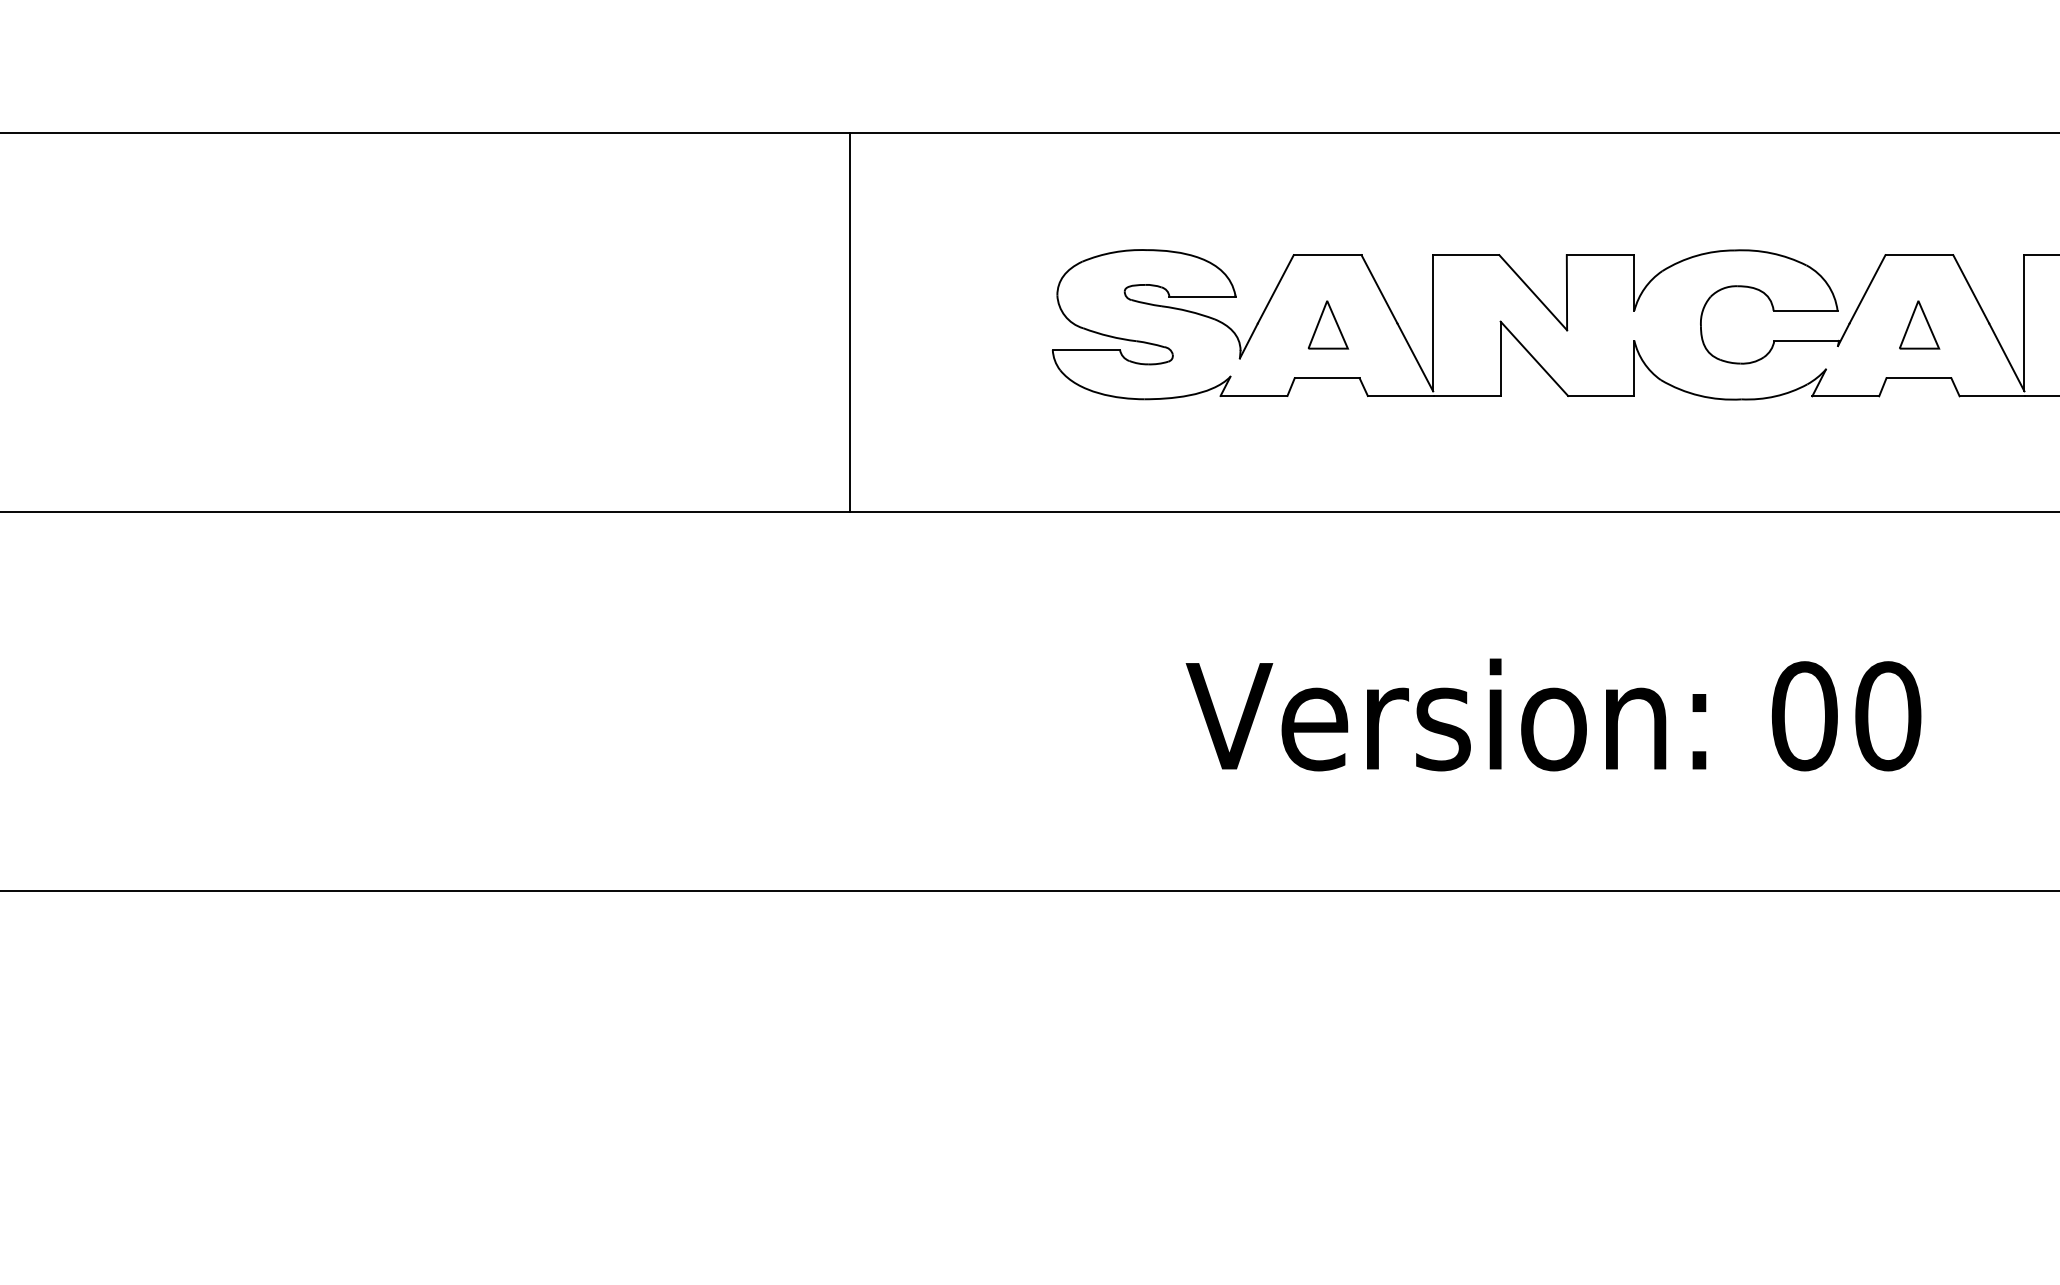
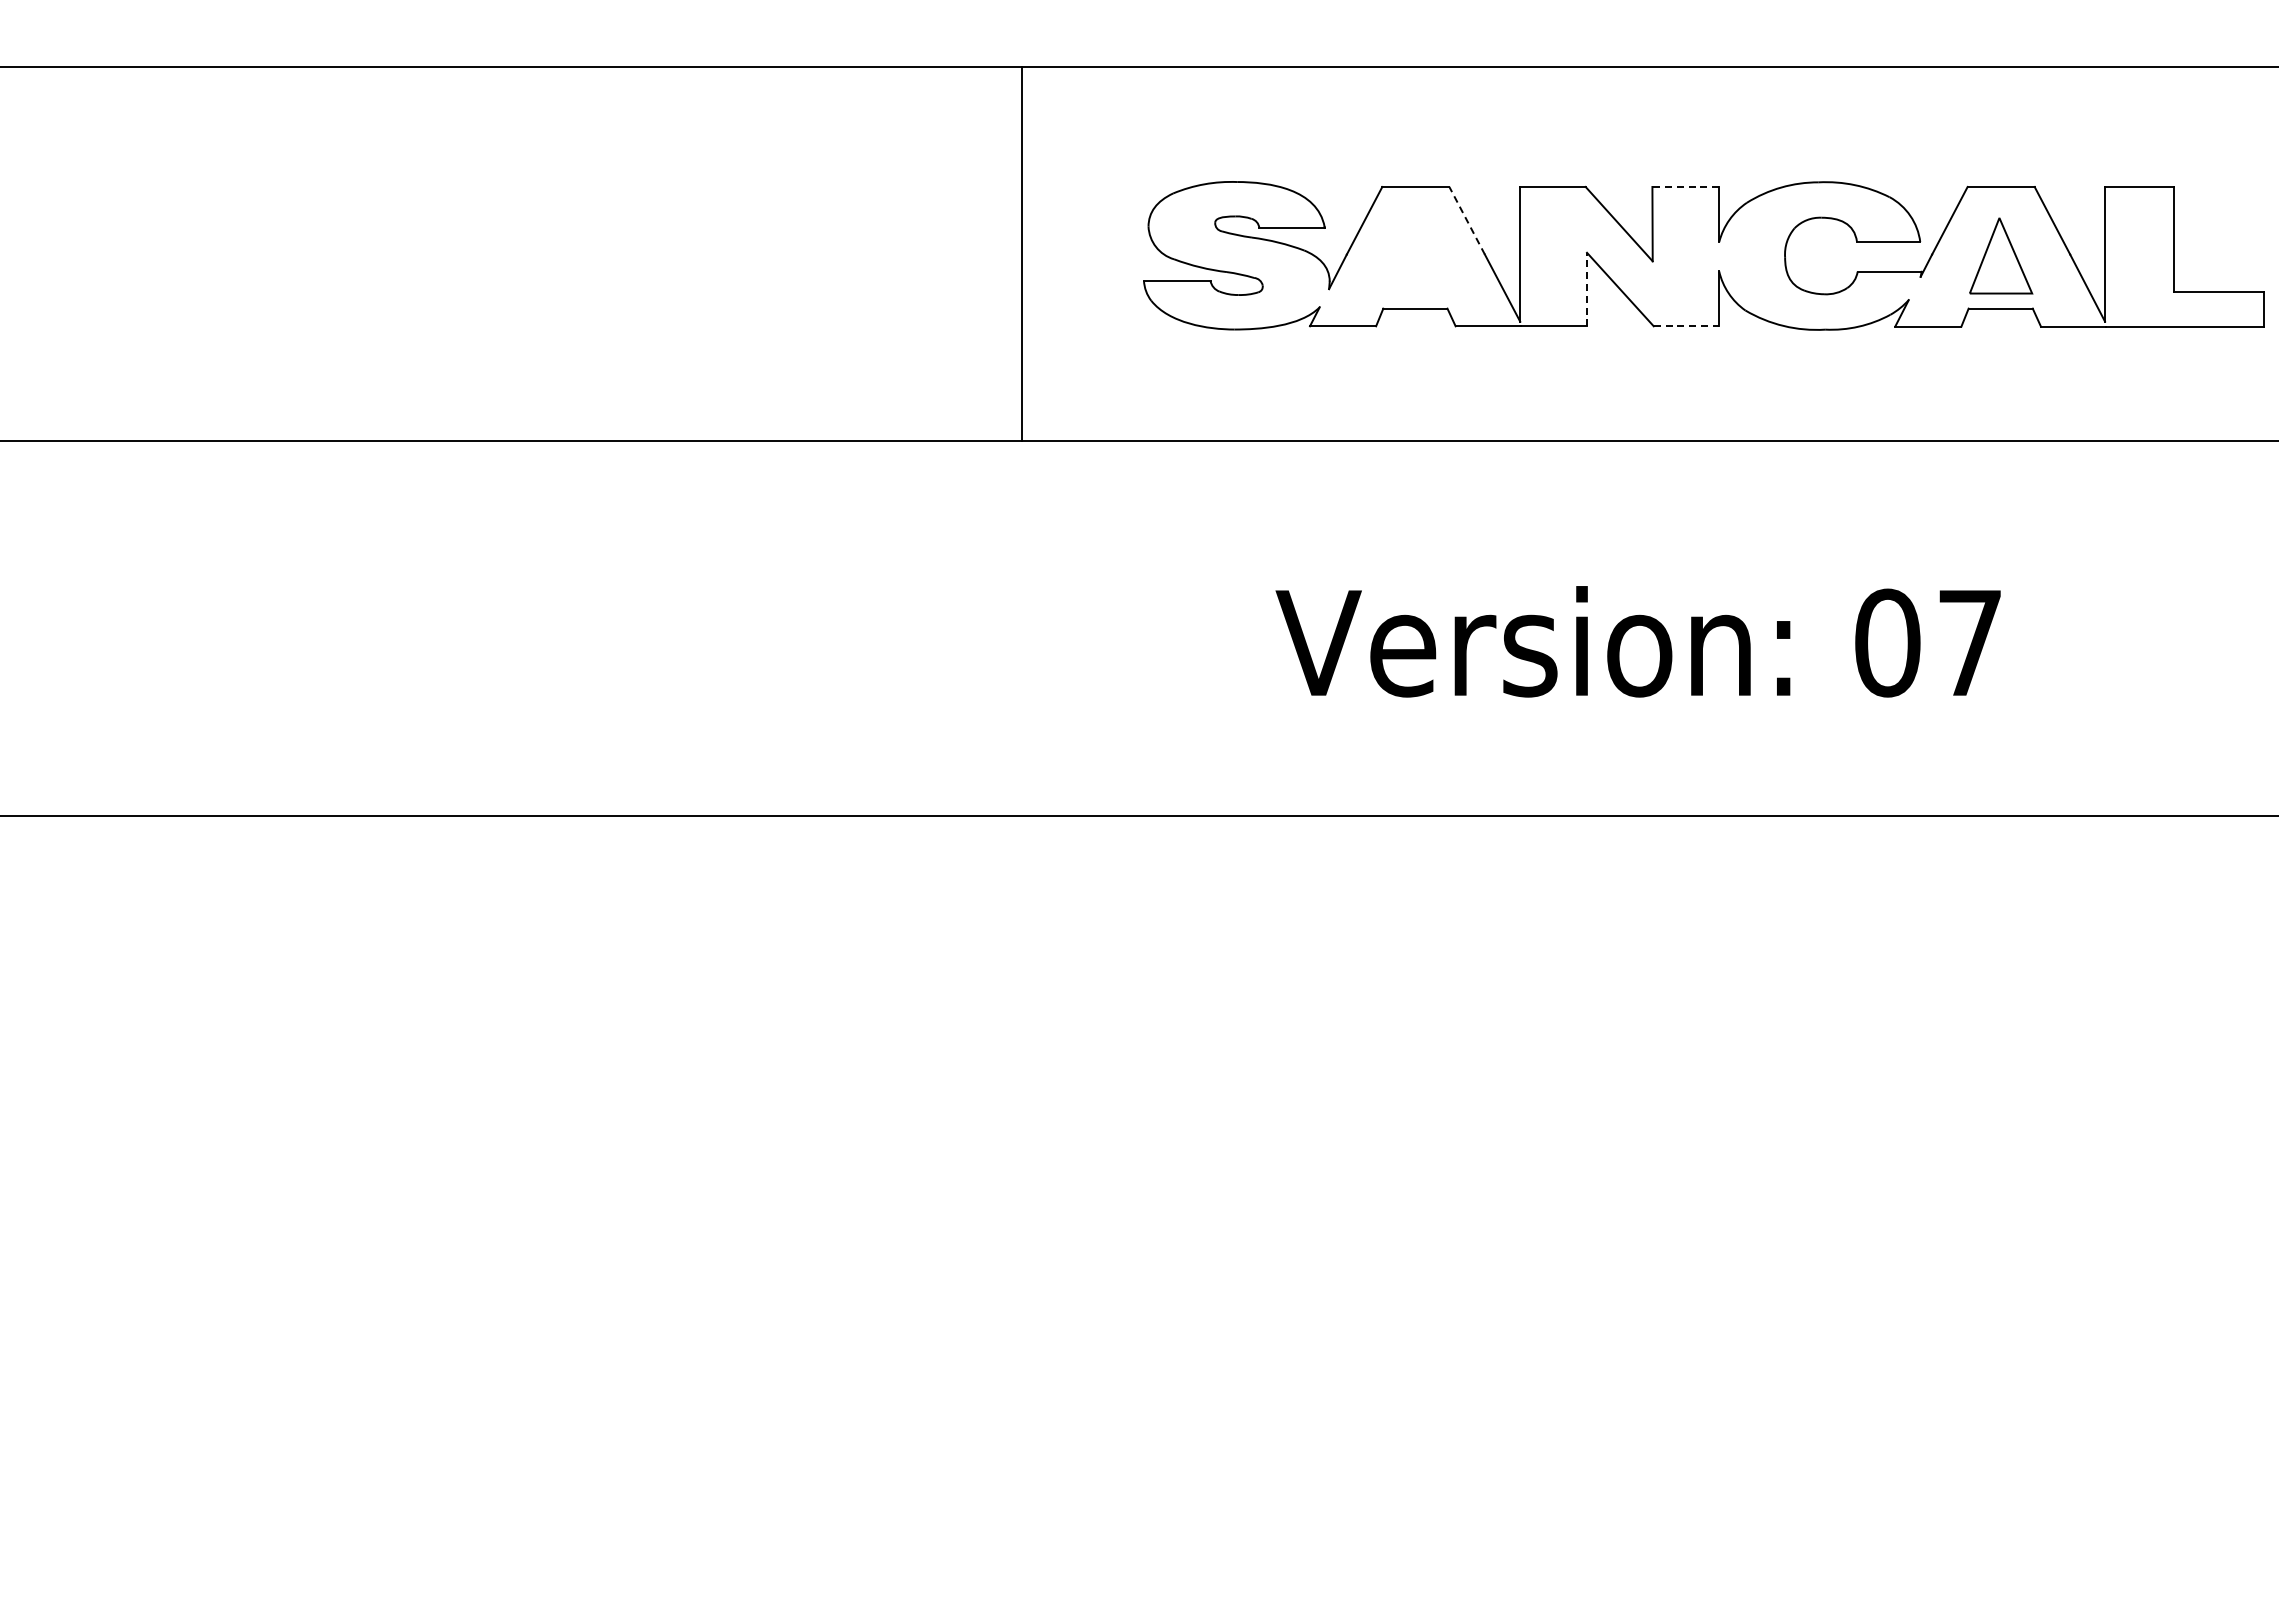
line: (1600, 254) -> (1685, 186), solid -> dashed
line: (1378, 289) -> (1466, 220), solid -> dashed
line: (850, 322) -> (1021, 253), moved
part: (1328, 324) -> (1416, 255), removed
part: (1919, 324) -> (2001, 255), size x1.6
line: (1501, 358) -> (1587, 289), solid -> dashed
line: (1601, 396) -> (1686, 326), solid -> dashed
text: (1888, 715) -> (1970, 642), 00 -> 07

